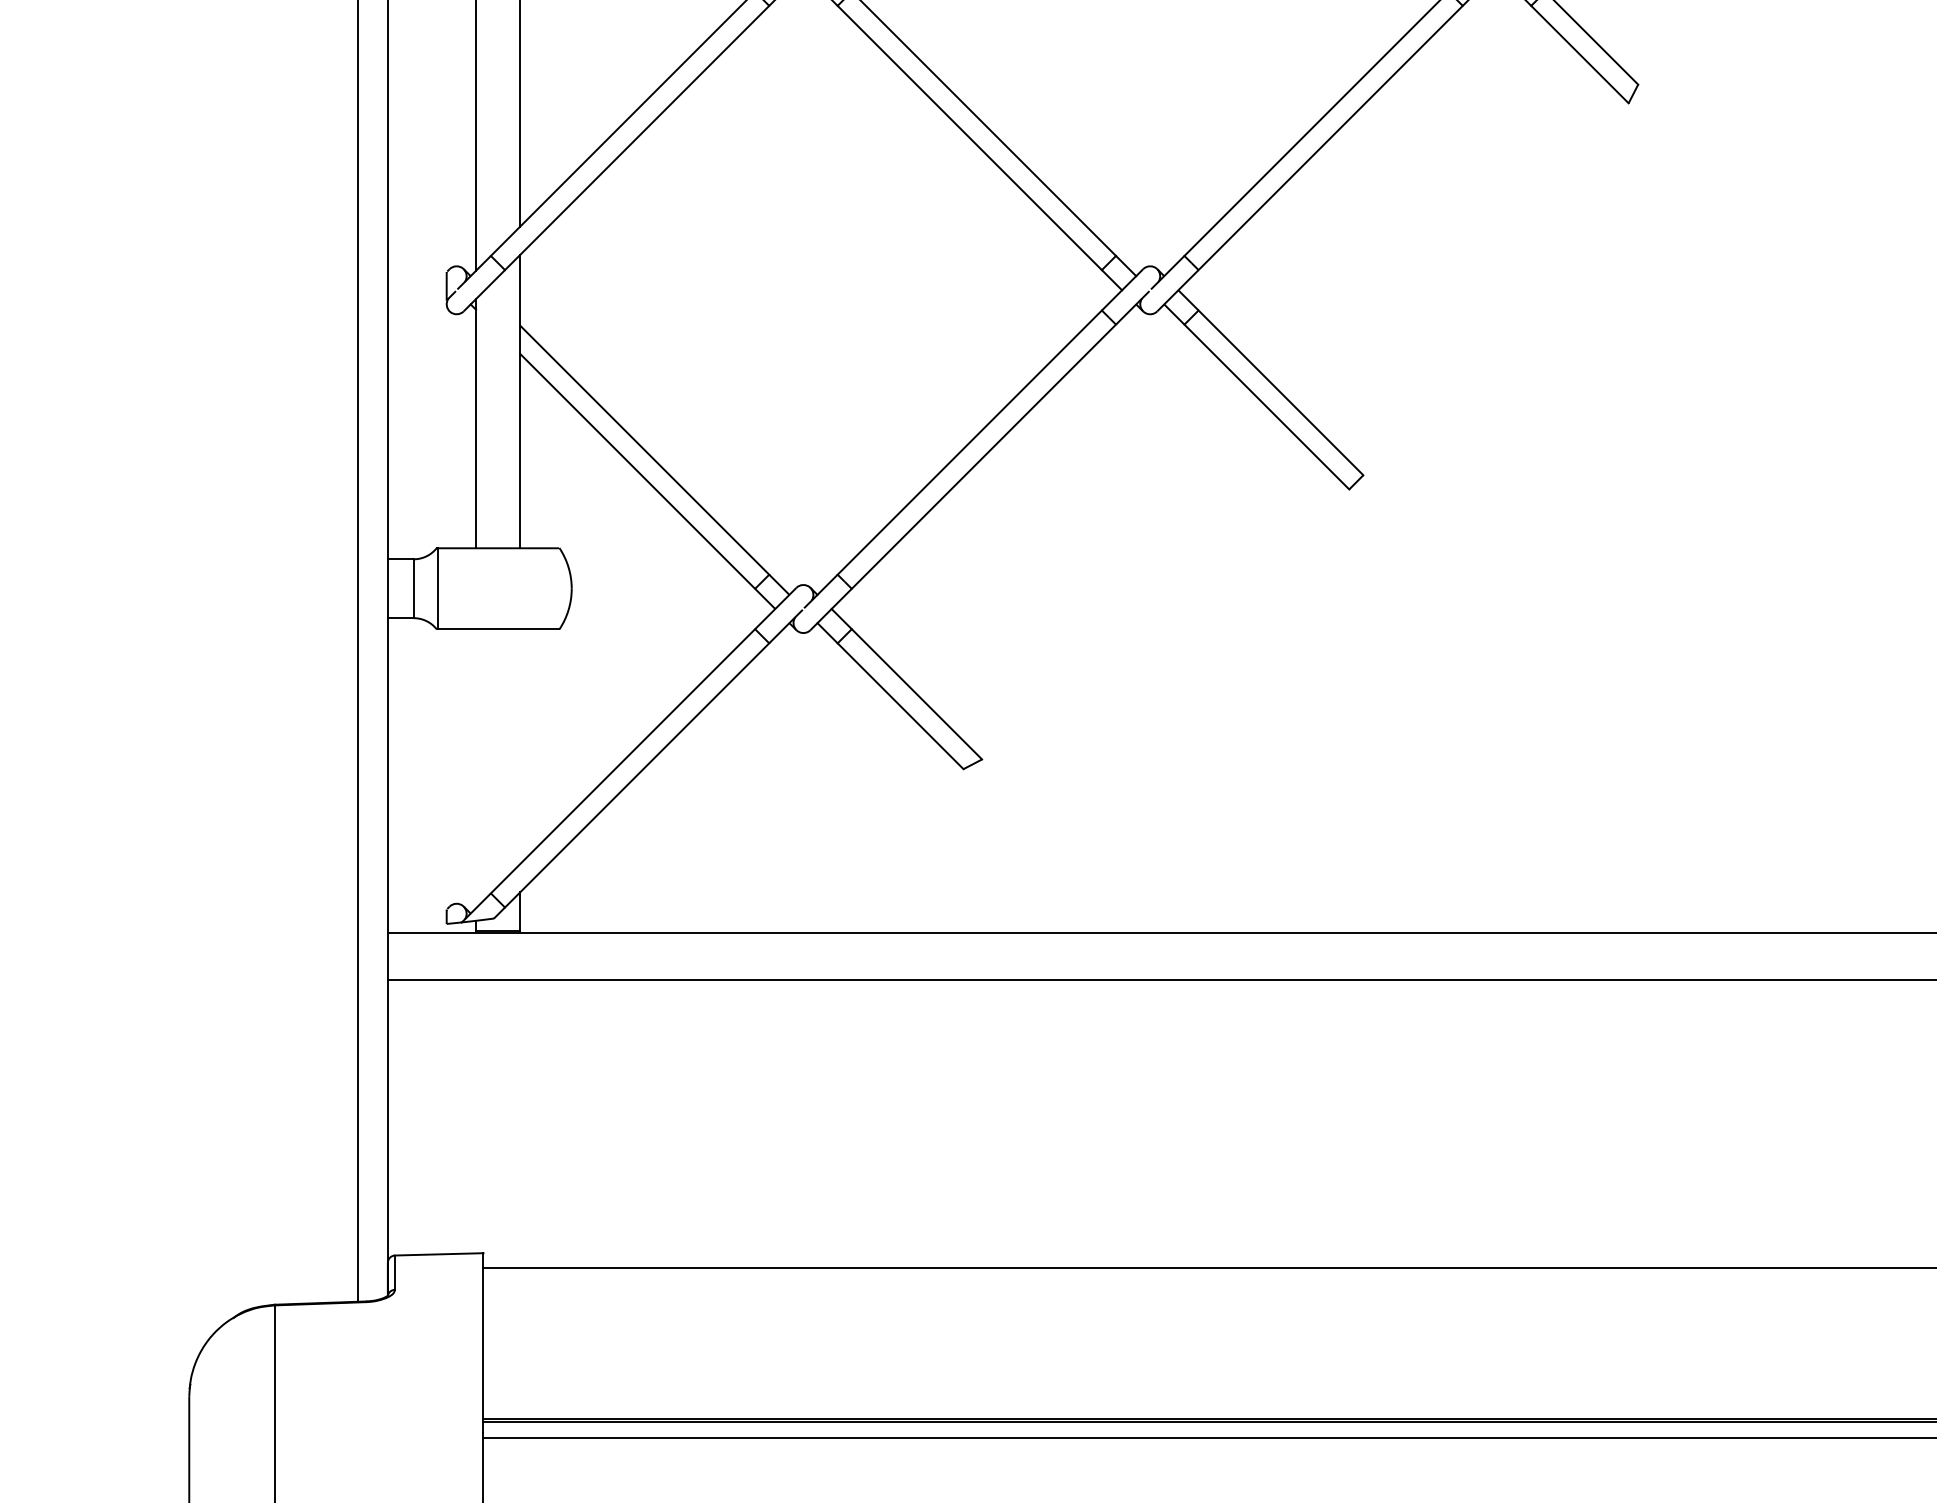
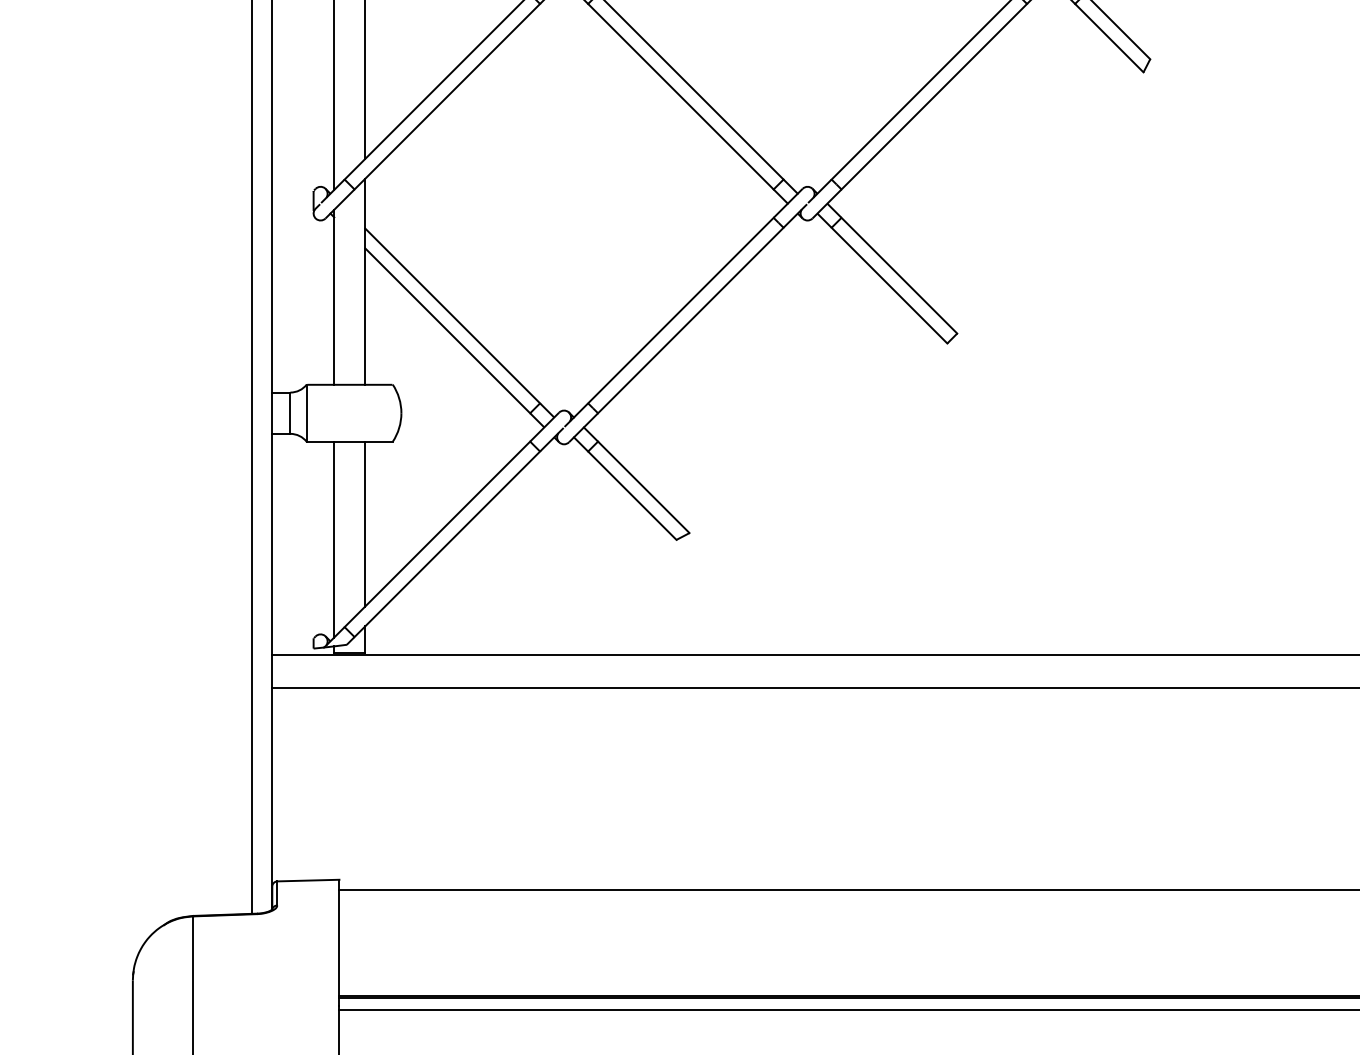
line: (520, 745) -> (365, 523), added
line: (476, 768) -> (334, 539), added

